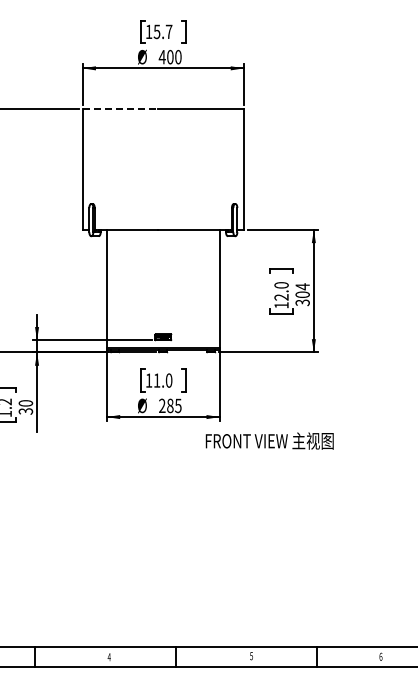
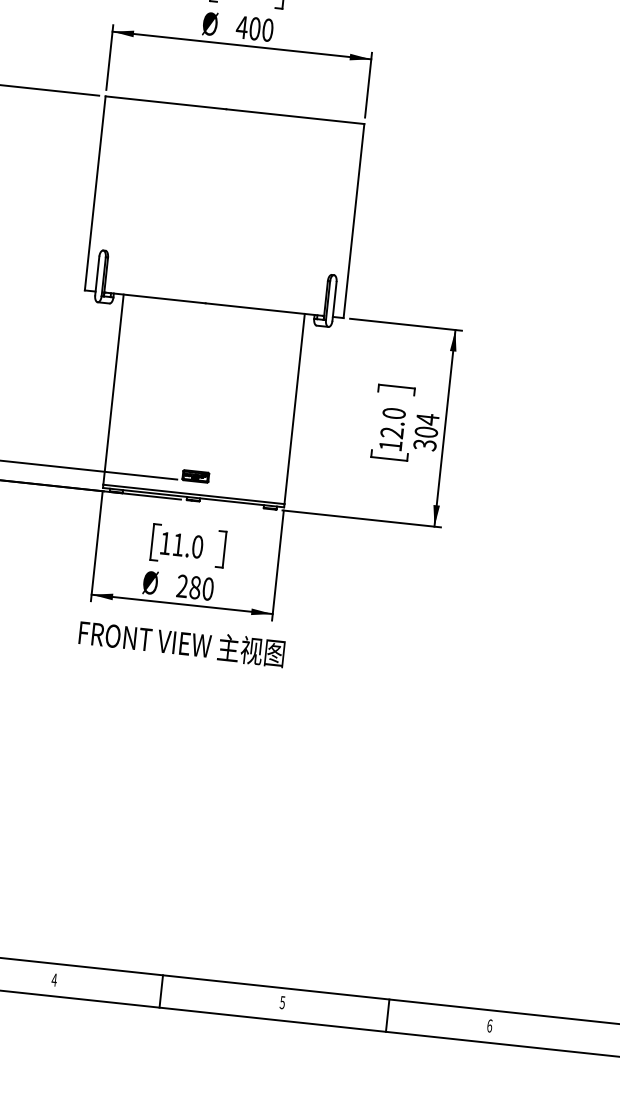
line: (120, 108) -> (166, 102), dashed -> solid
text: (178, 405) -> (208, 588), 285 -> 280
text: (269, 440) -> (181, 642), moved

